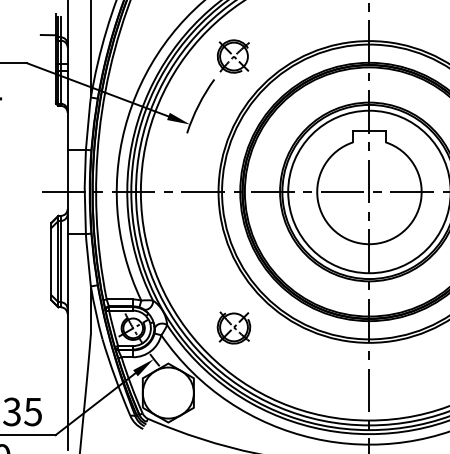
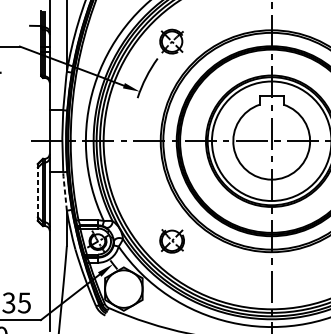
line: (88, 258) -> (65, 190), solid -> dashed
line: (51, 261) -> (37, 192), solid -> dashed

